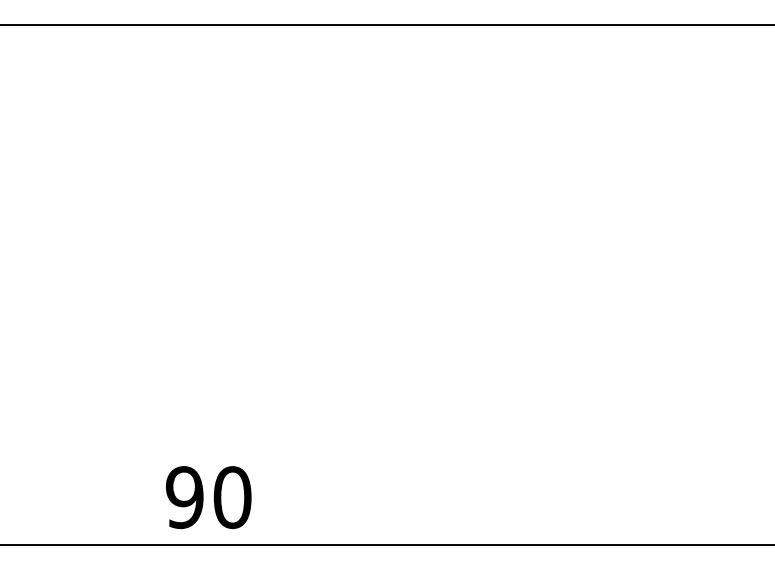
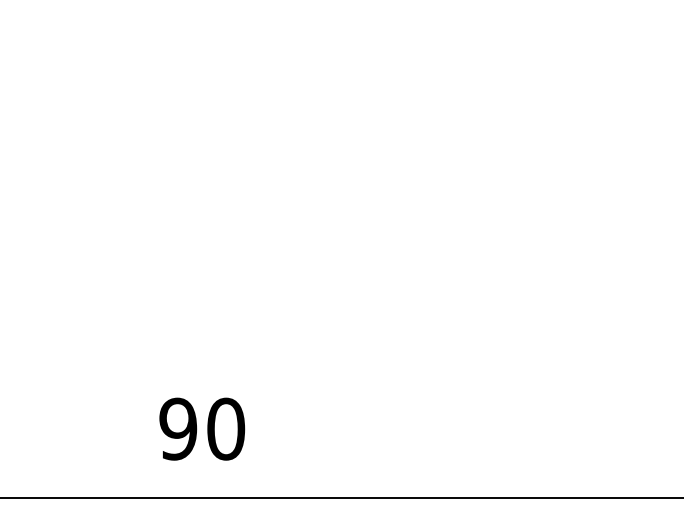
text: (208, 497) -> (202, 429), moved

